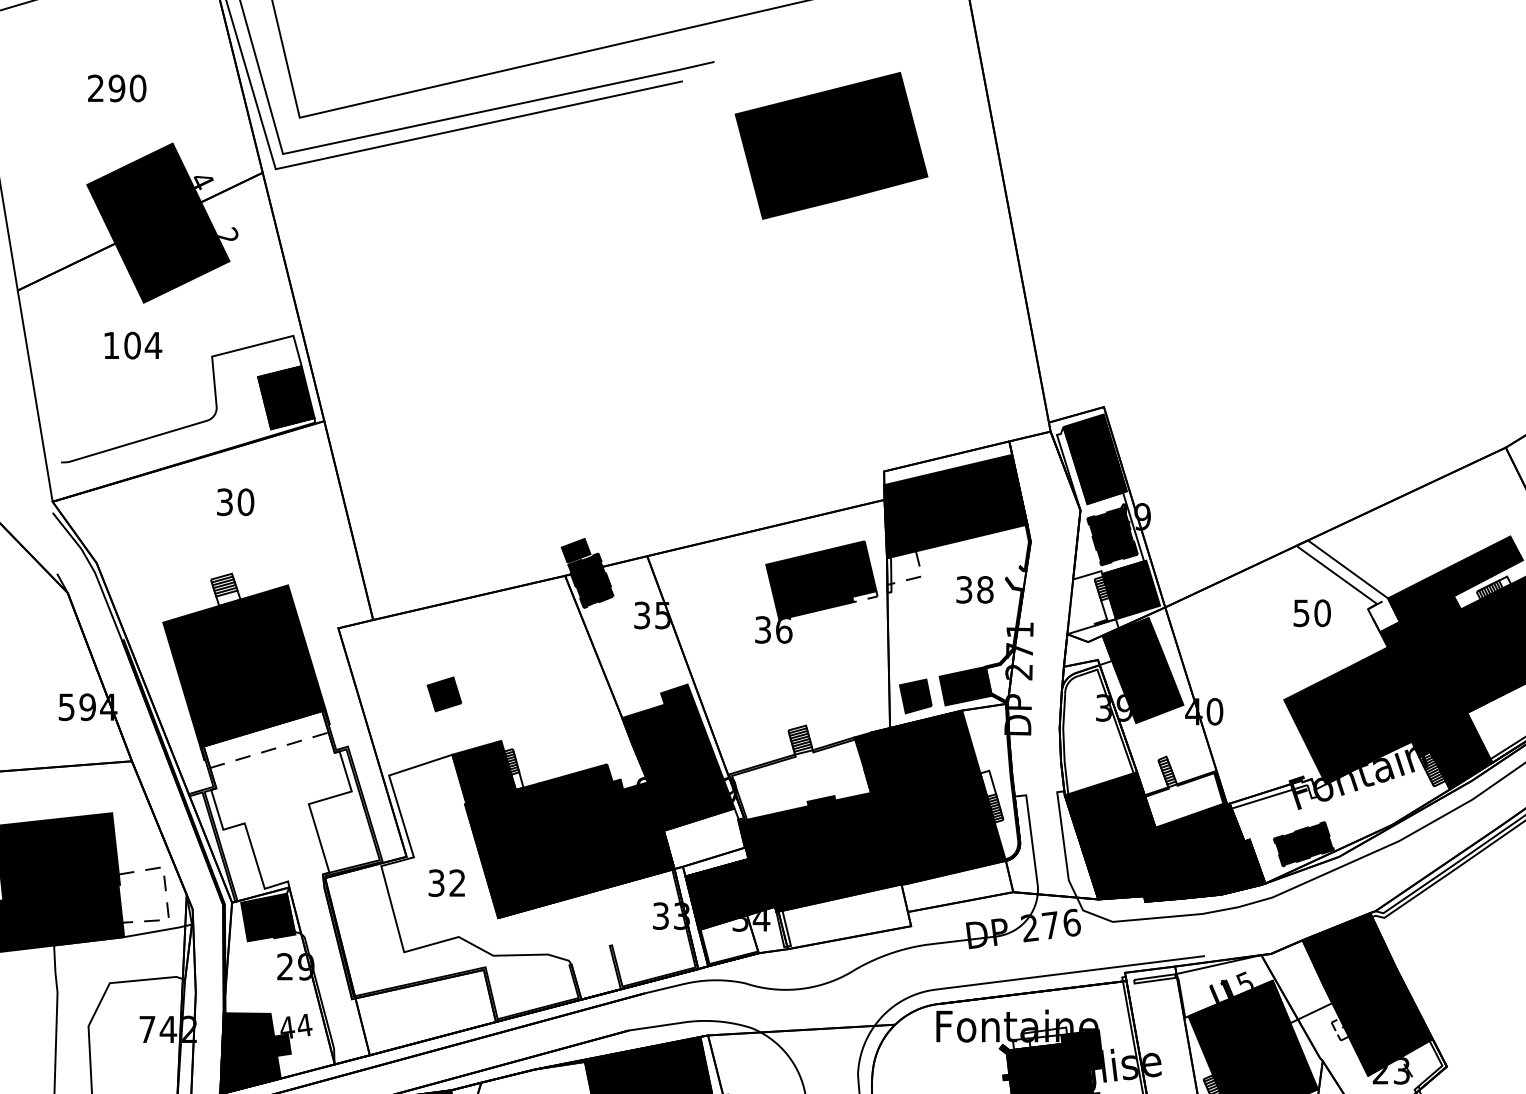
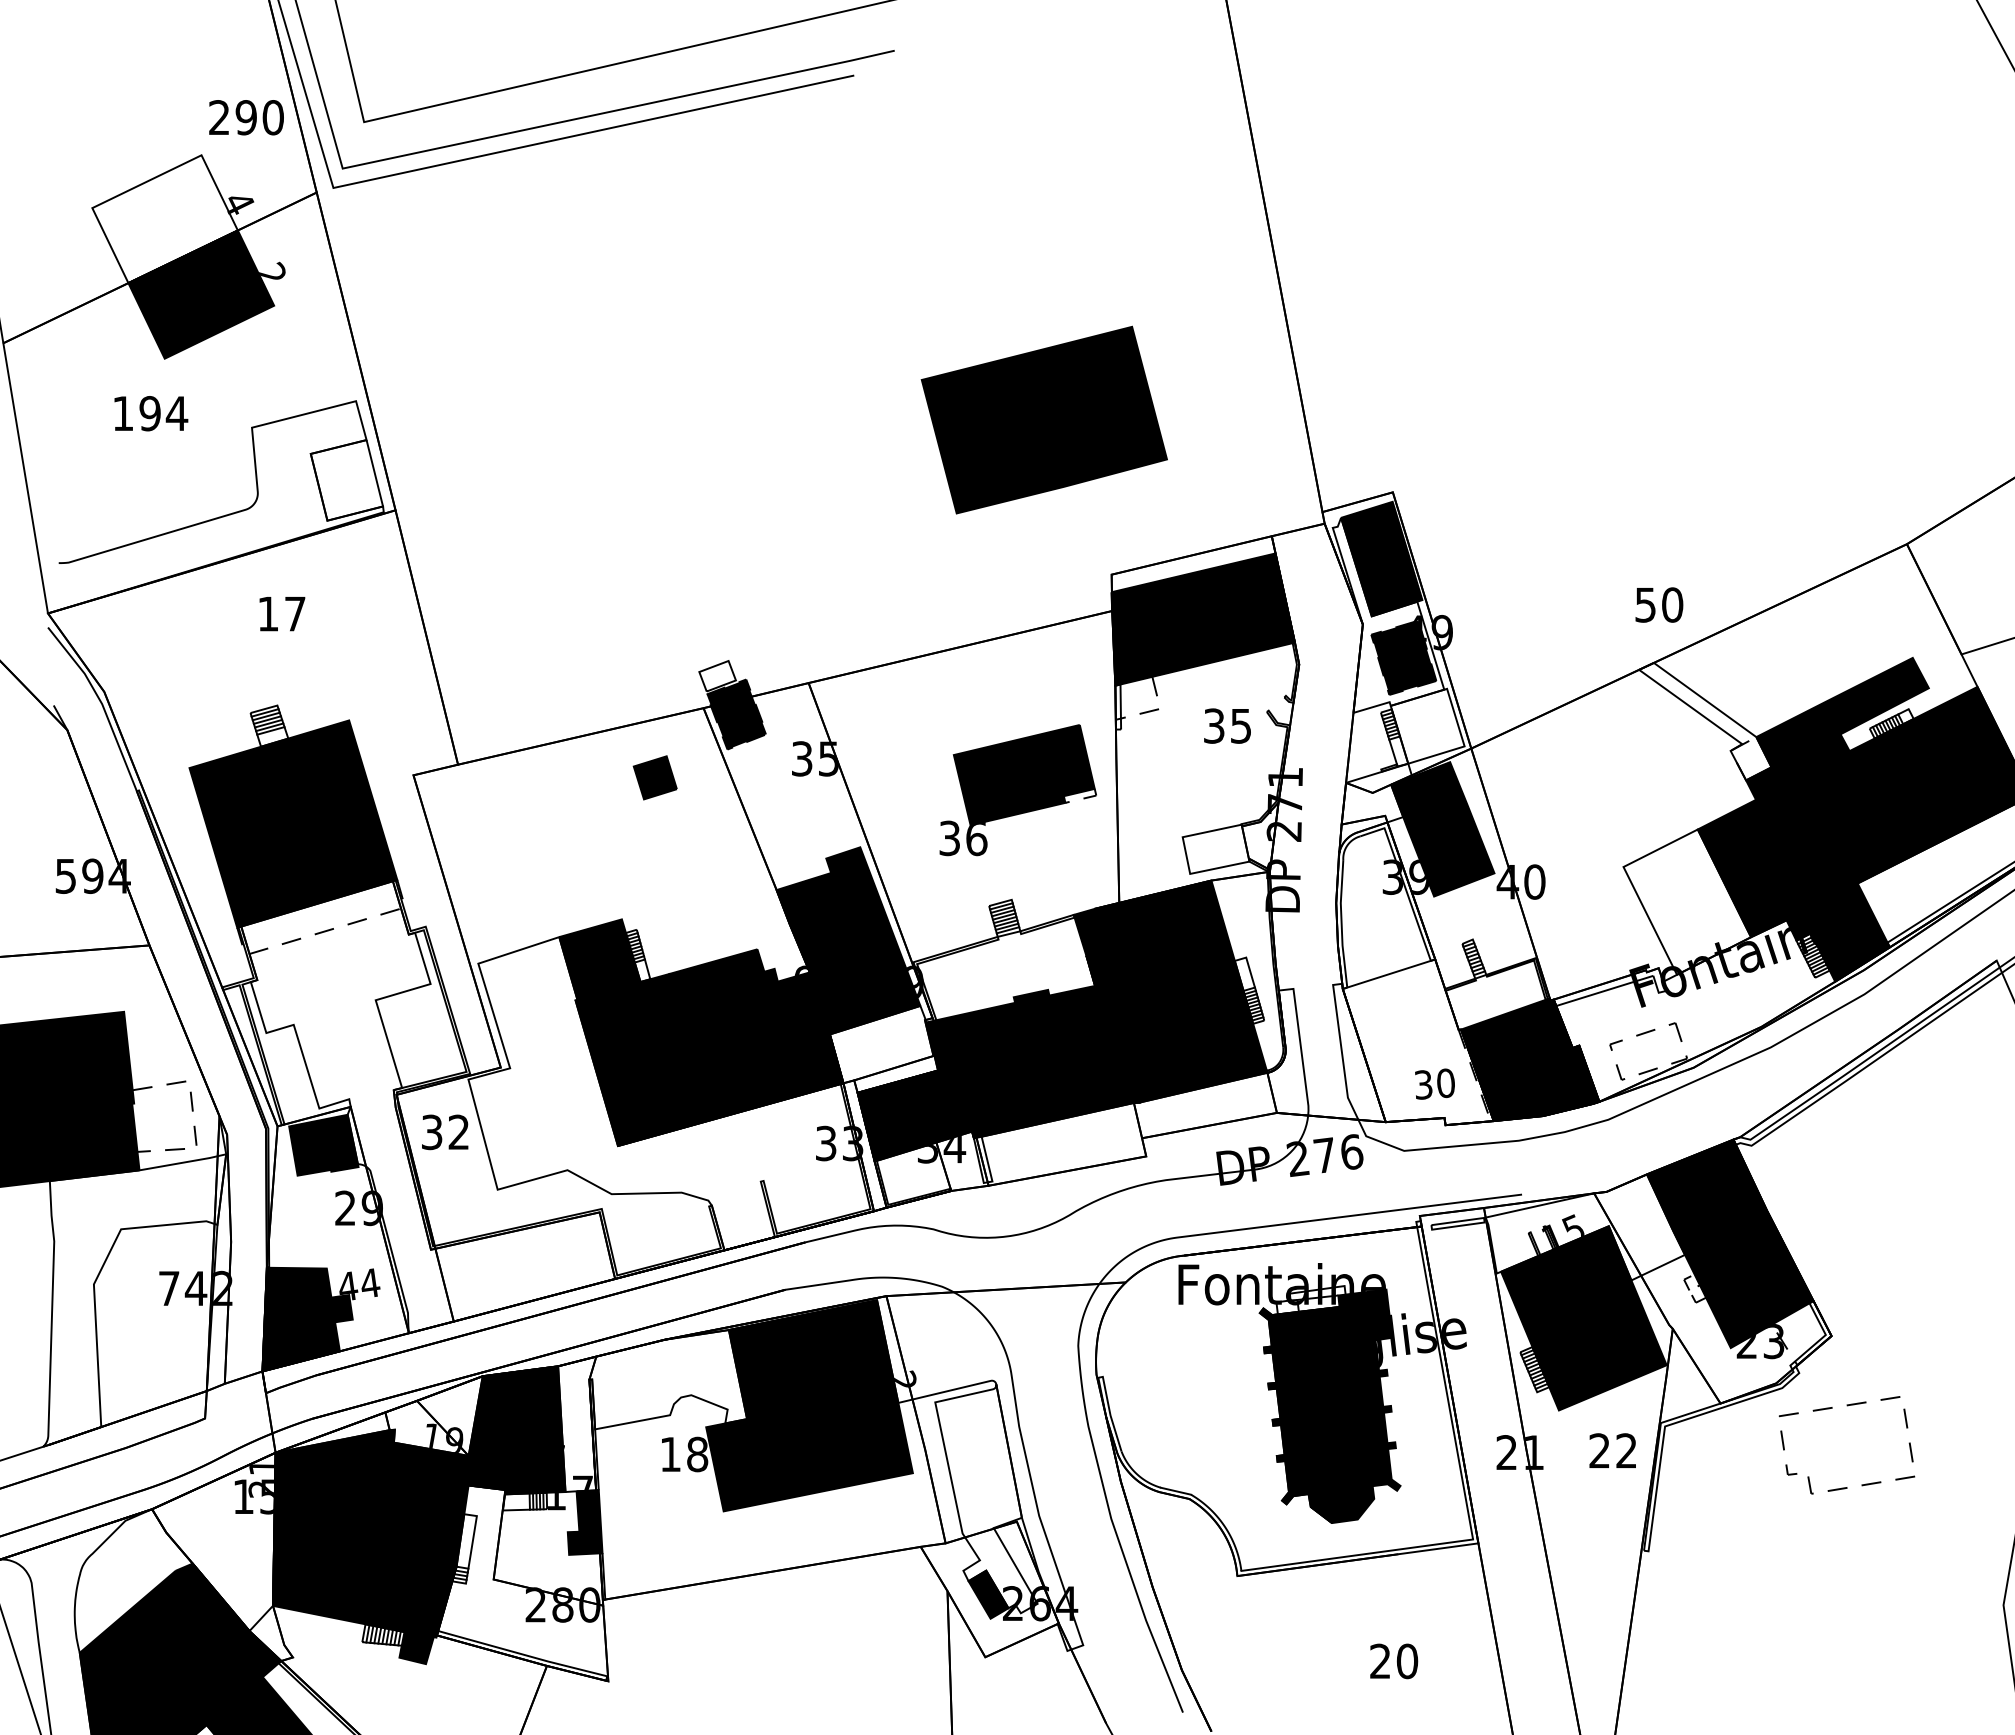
text: (117, 88) -> (246, 117), moved
part: (830, 145) -> (1043, 419), moved
fill: (143, 193) -> (164, 219), removed
text: (132, 345) -> (149, 413), 104 -> 194
fill: (285, 397) -> (346, 480), removed
text: (235, 501) -> (281, 613), 30 -> 17
fill: (576, 550) -> (717, 675), removed
text: (984, 589) -> (1240, 725), 38 -> 35
fill: (1131, 589) -> (1427, 725), removed
part: (815, 592) -> (1017, 790), moved
text: (1312, 612) -> (1659, 604), moved
fill: (965, 685) -> (1215, 848), removed
part: (443, 694) -> (654, 777), moved
part: (916, 696) -> (1152, 862), removed
fill: (1334, 726) -> (1687, 901), removed
fill: (1123, 837) -> (1417, 1042), removed
fill: (1303, 843) -> (1648, 1050), removed
text: (447, 883) -> (445, 1132), moved

